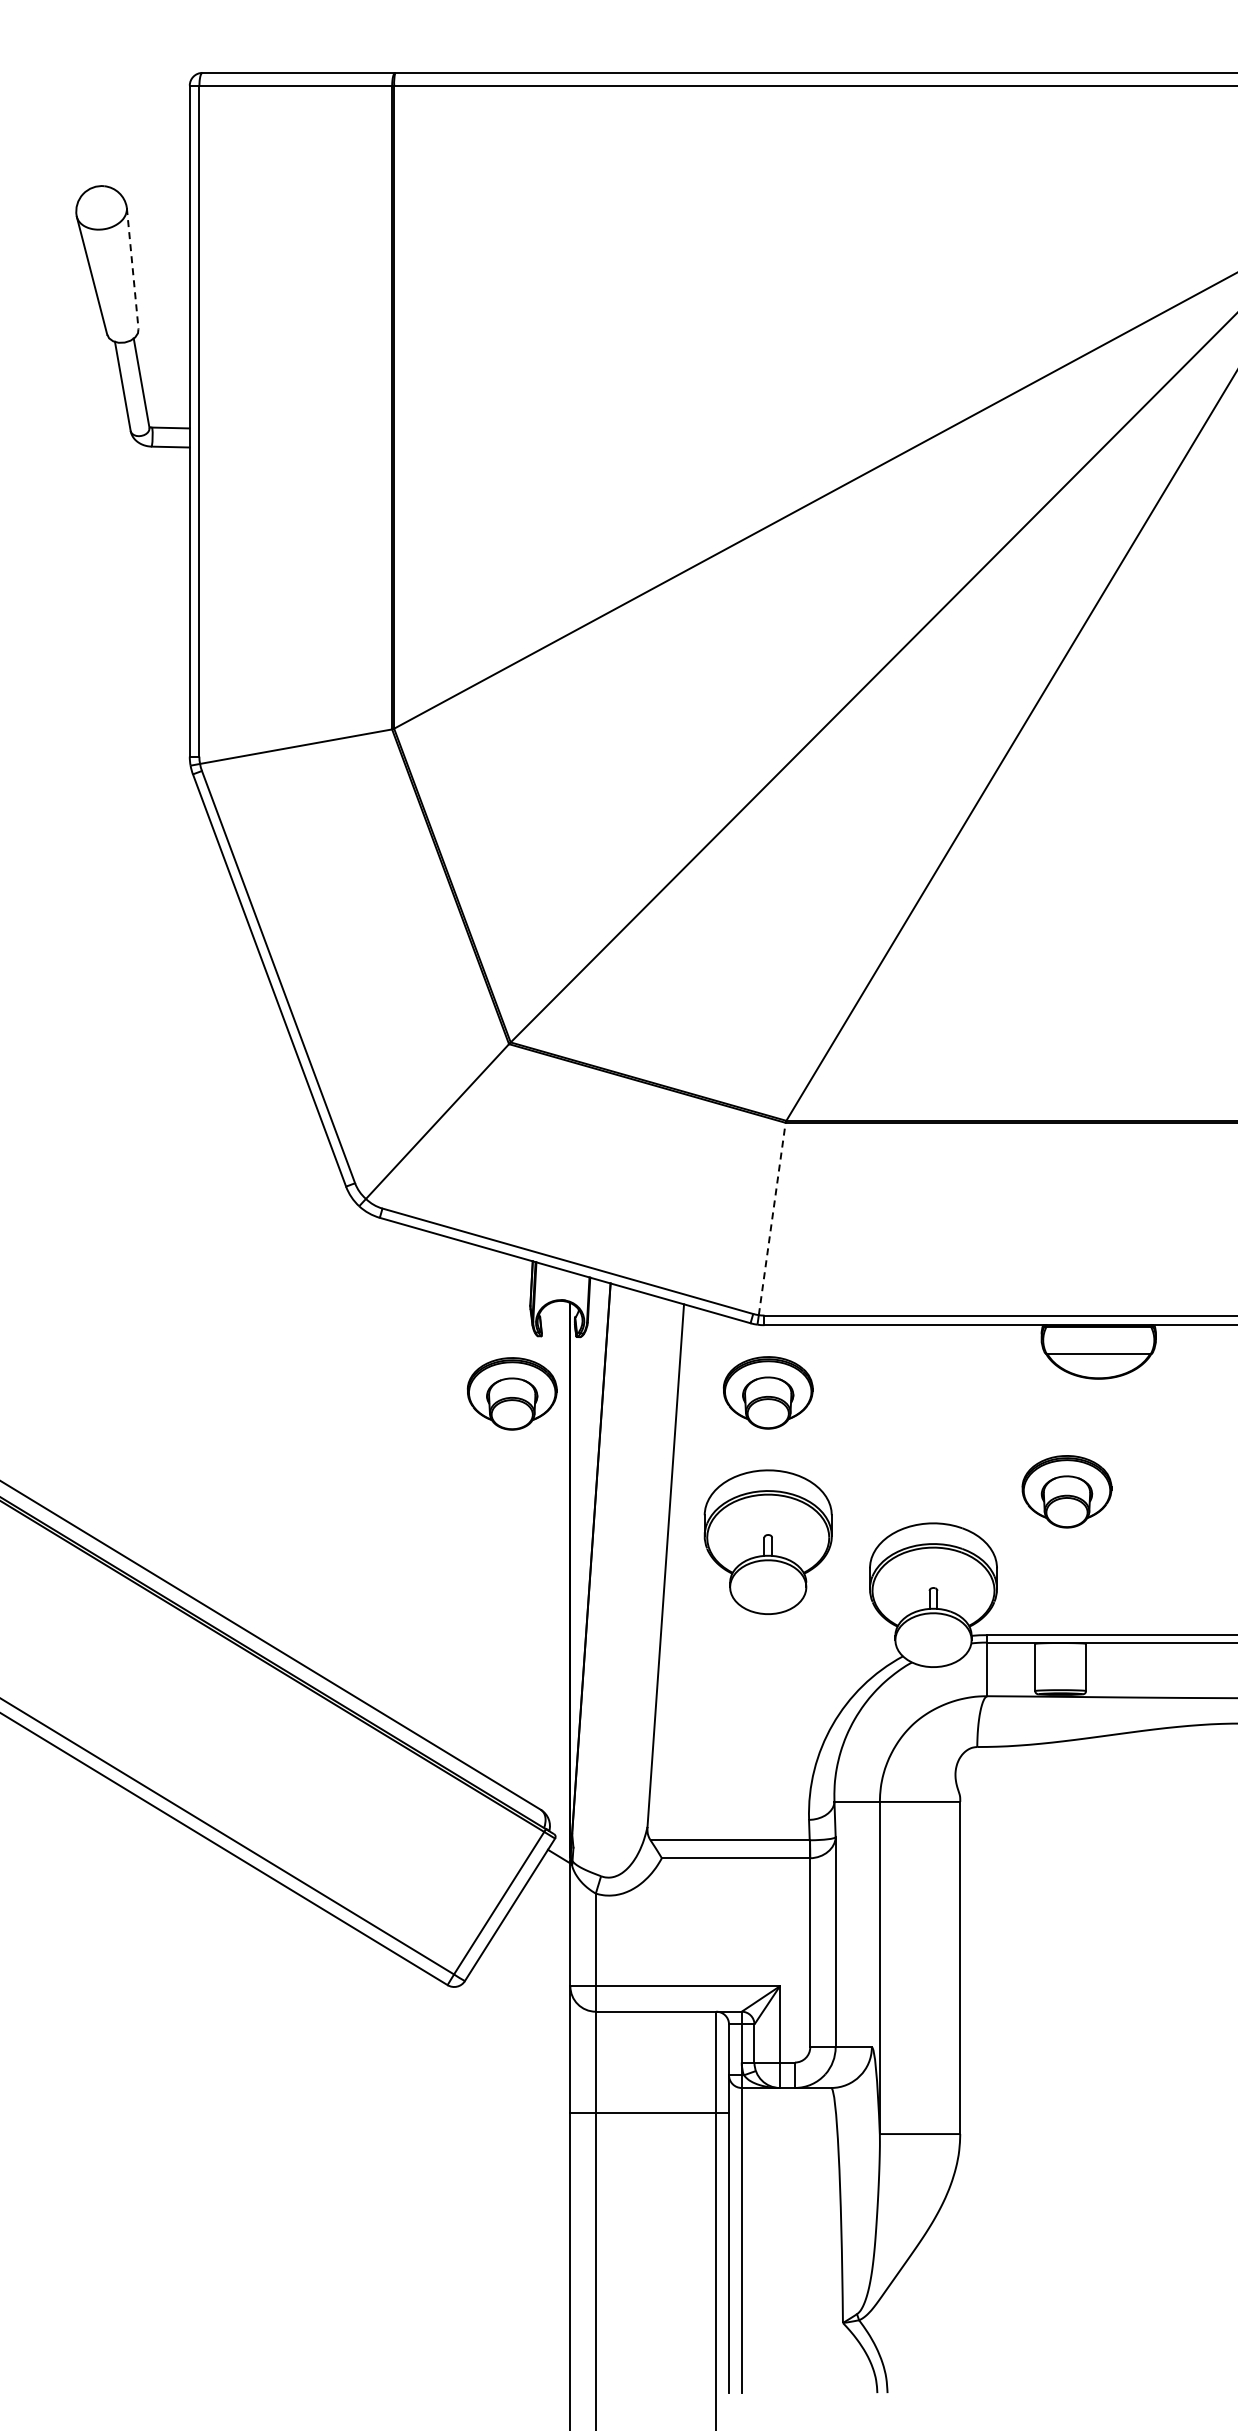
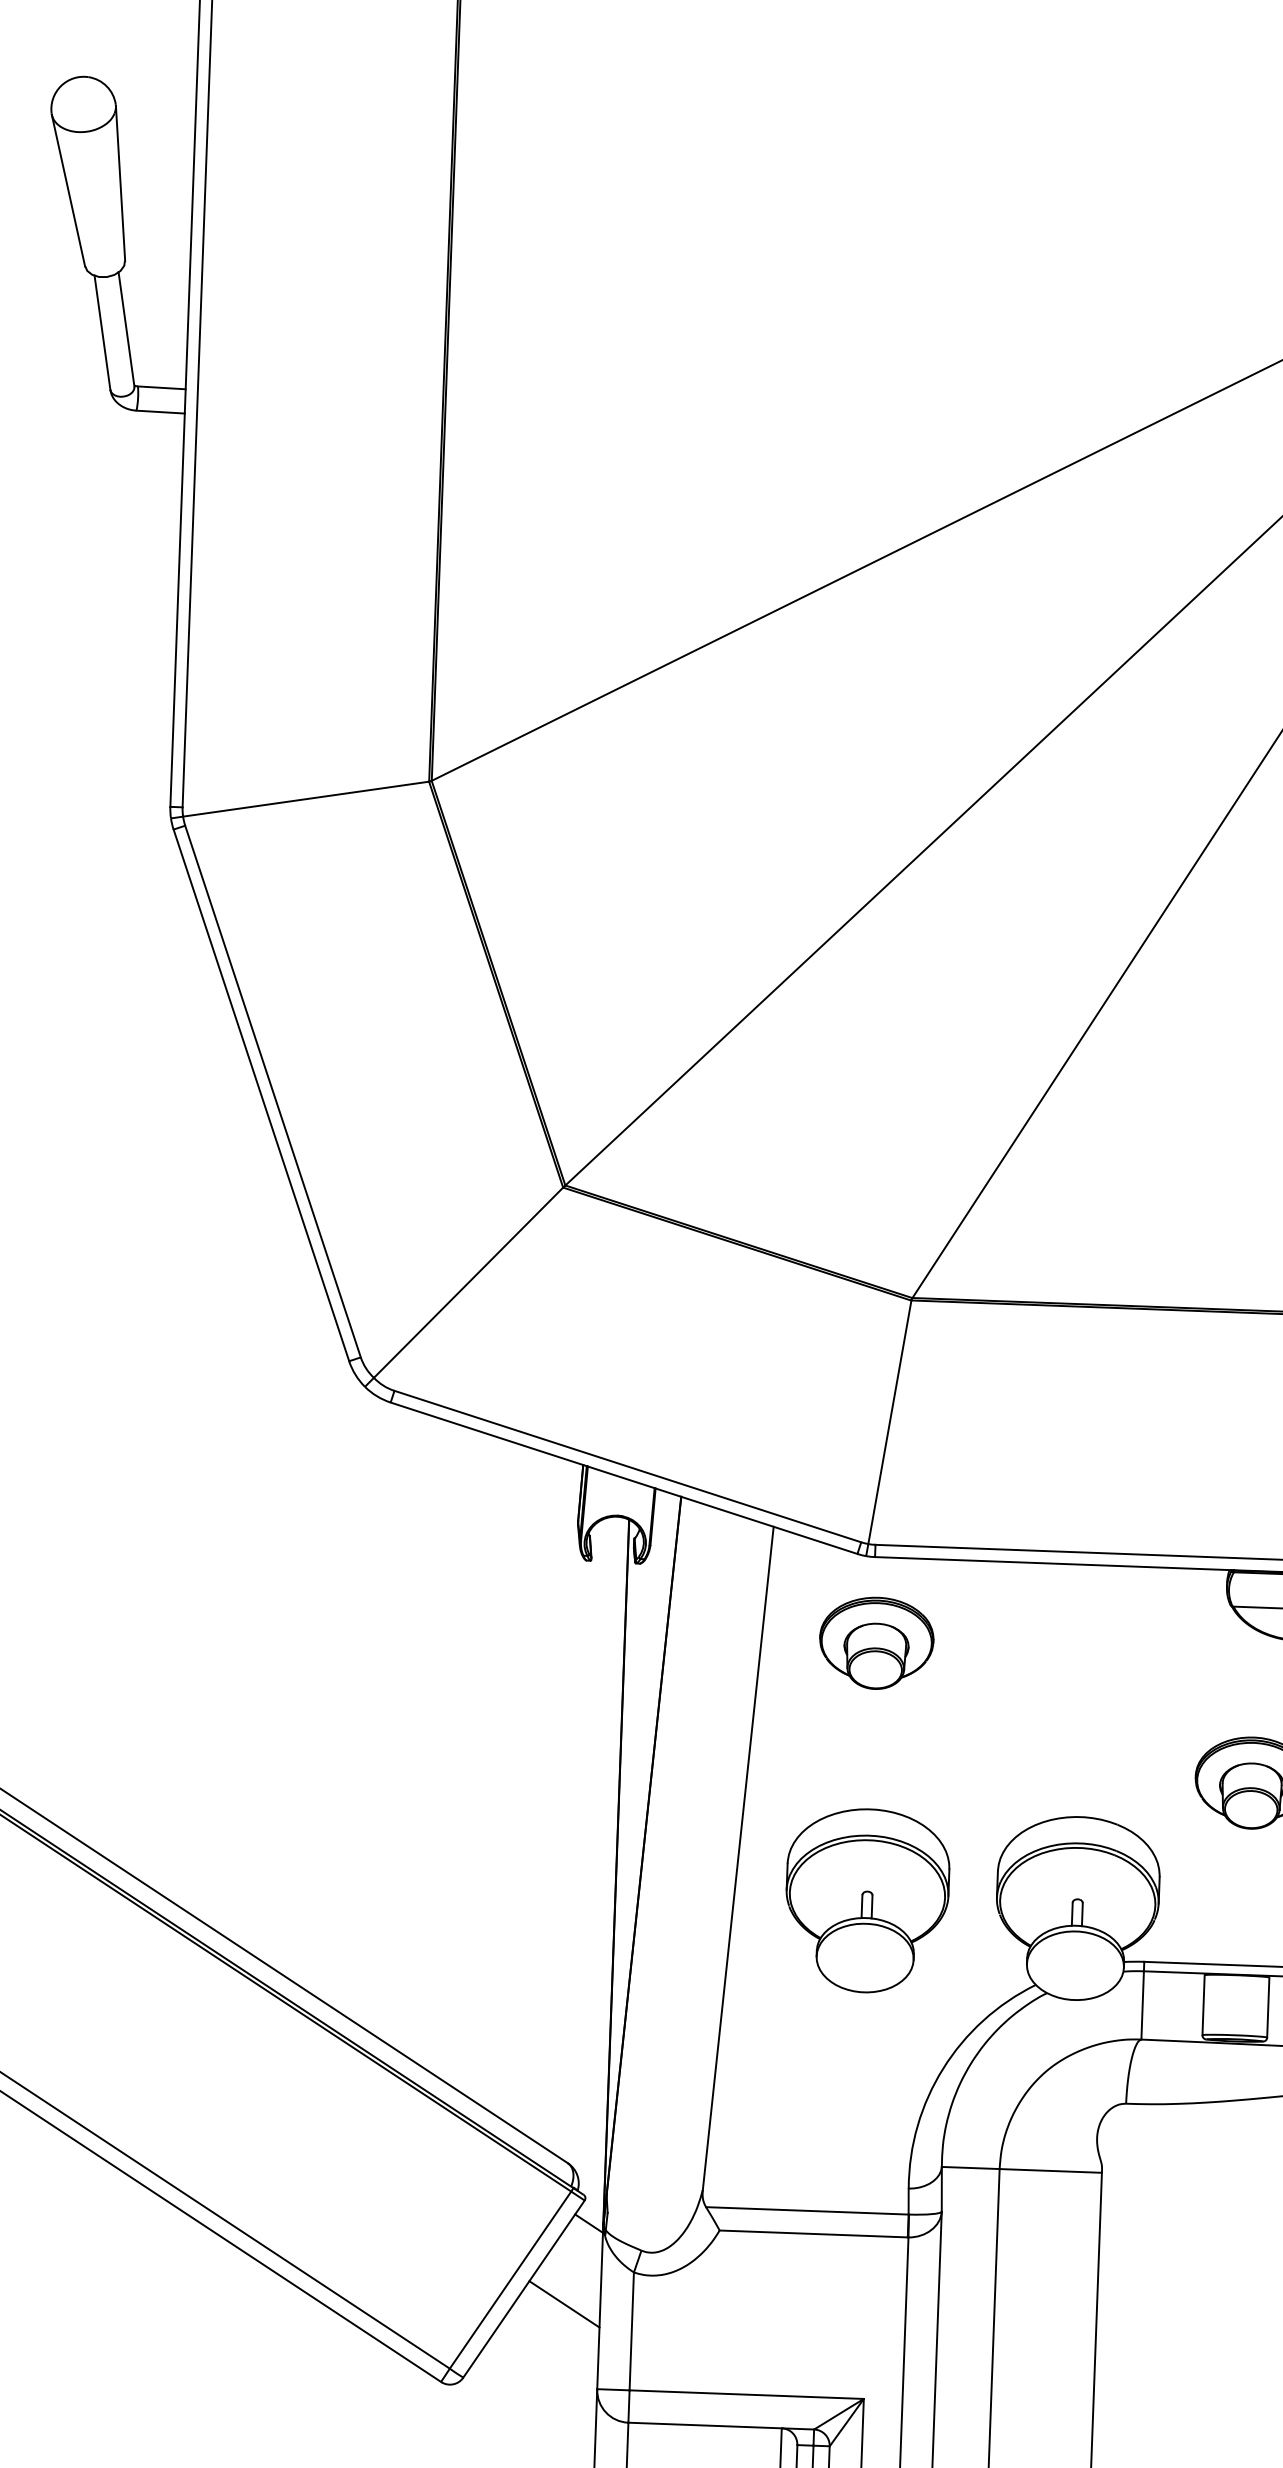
line: (132, 268) -> (120, 183), dashed -> solid
line: (772, 1218) -> (890, 1421), dashed -> solid
part: (511, 1393) -> (549, 1632), removed
part: (767, 1541) -> (866, 1899), moved
line: (542, 1920) -> (564, 2304), added

